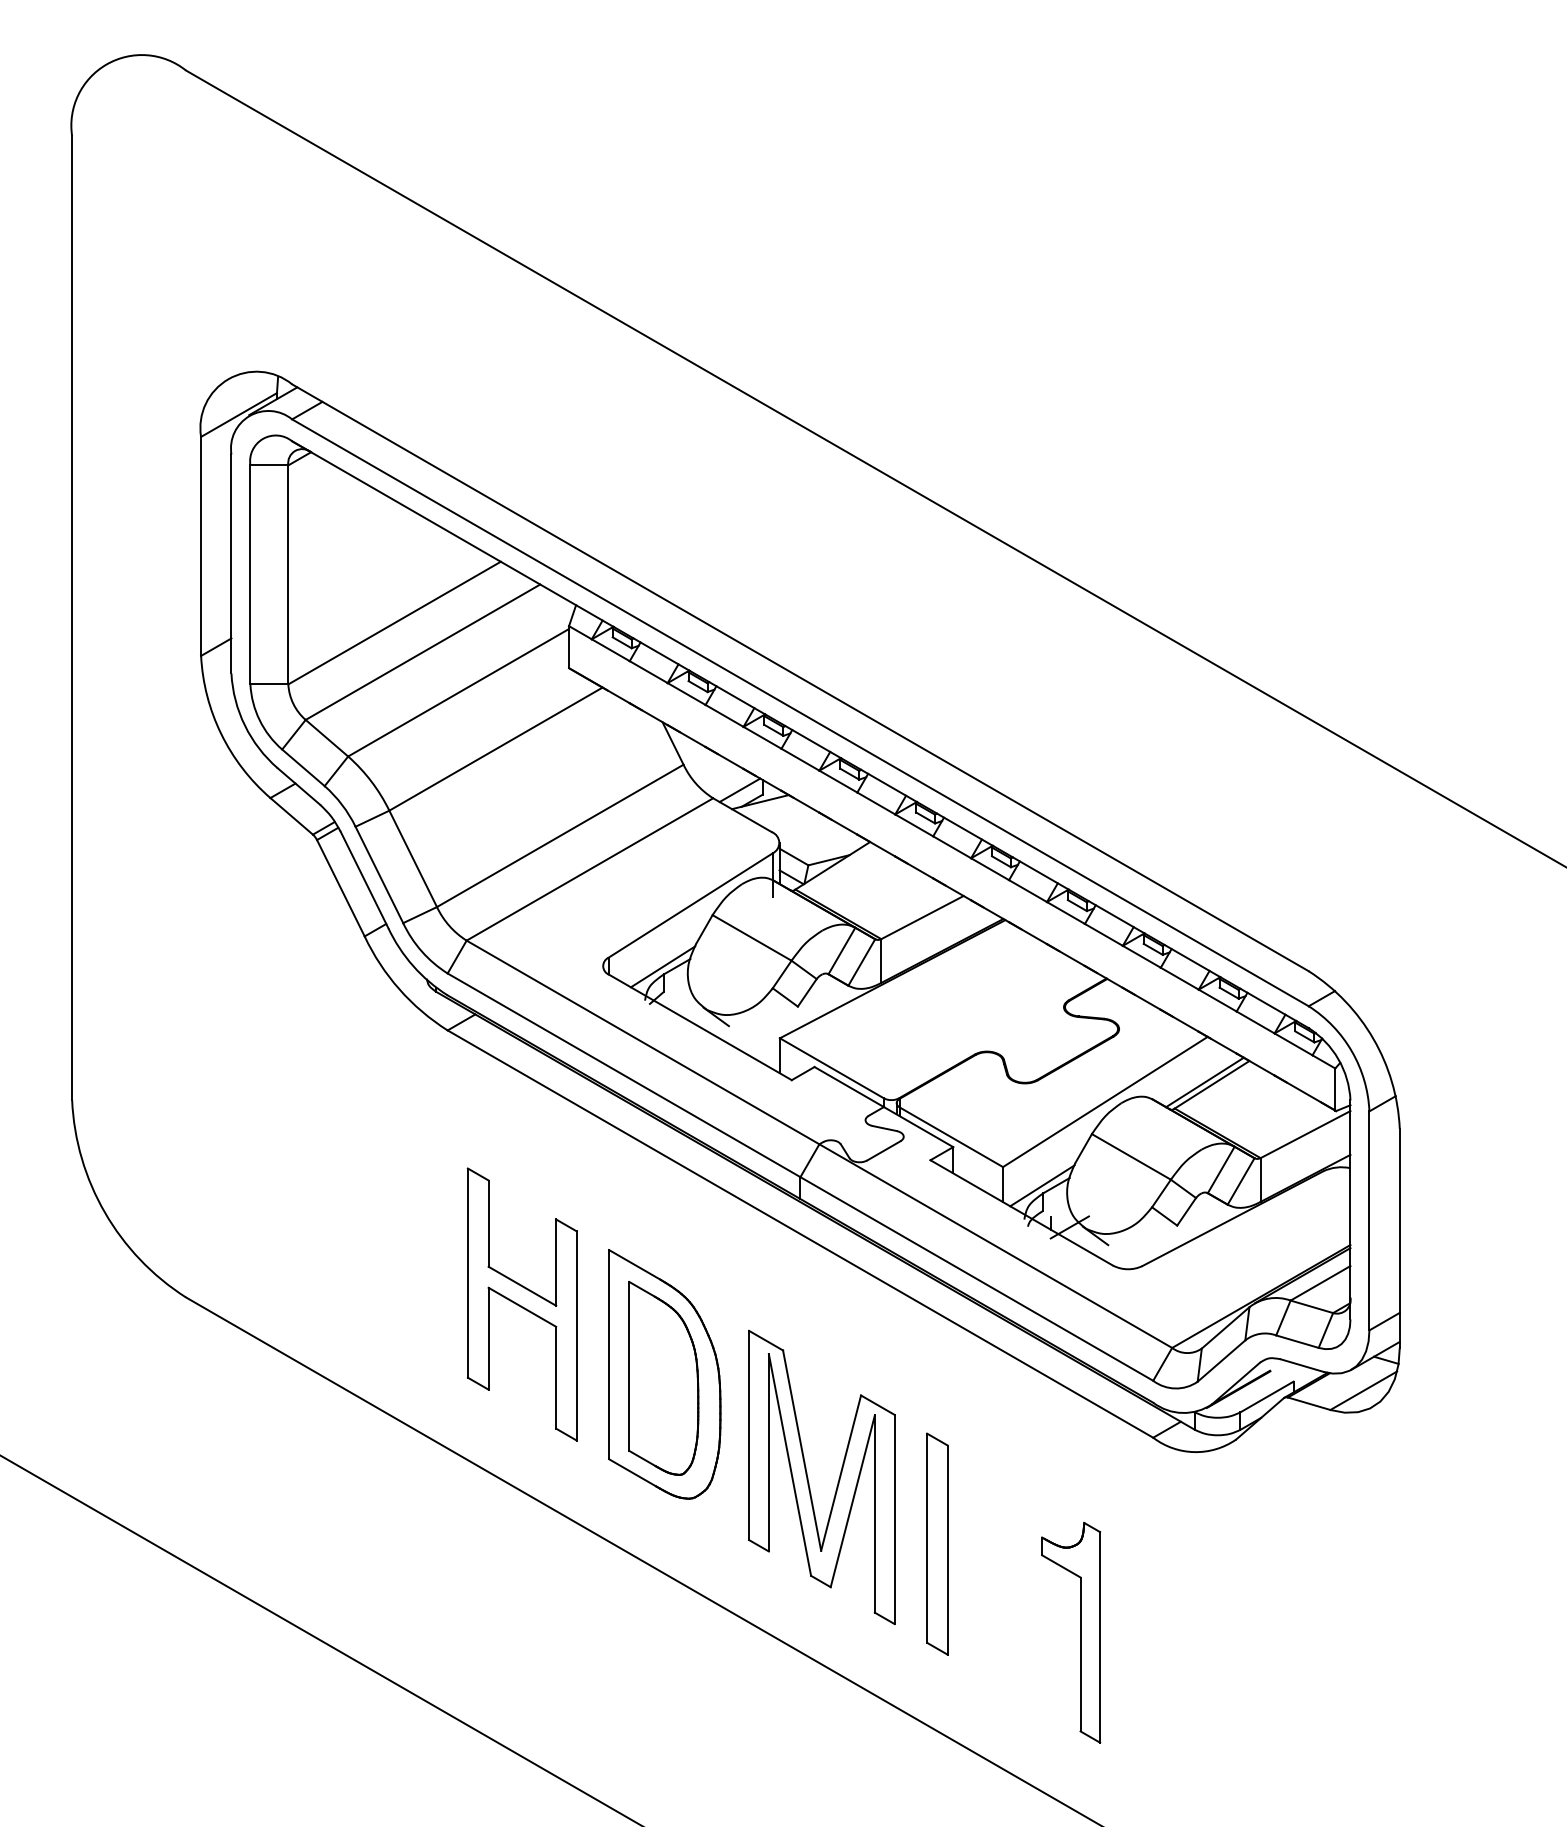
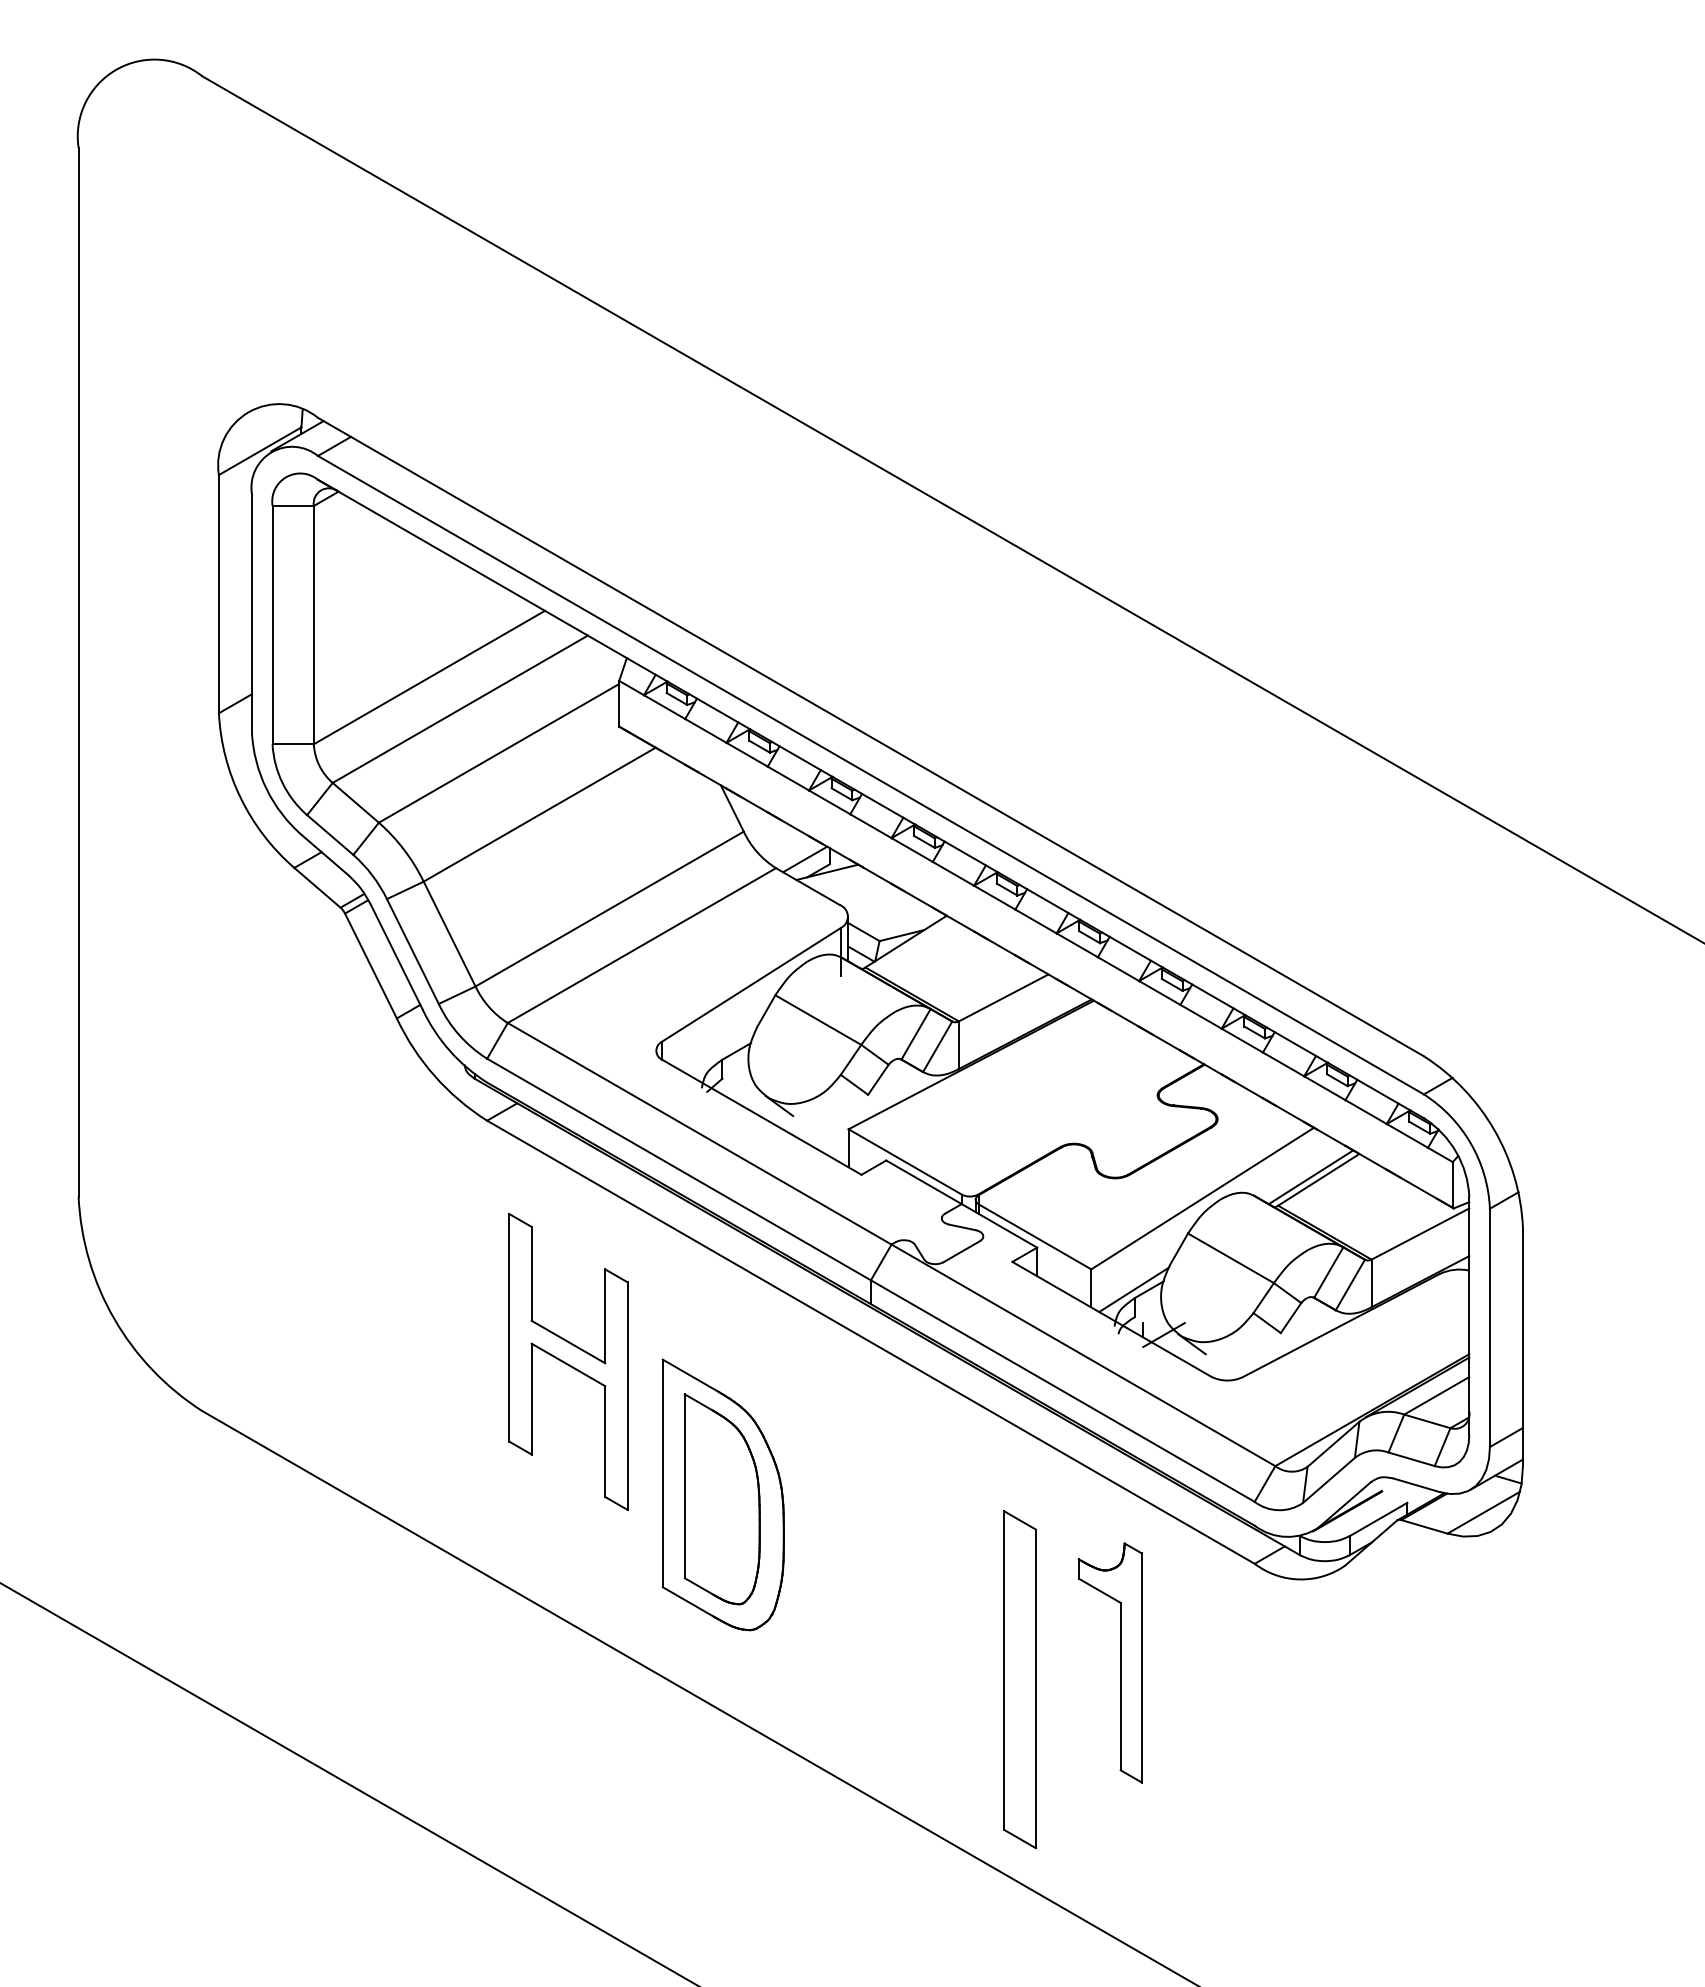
line: (663, 966) -> (721, 1051), removed
part: (522, 1304) -> (568, 1361), moved
part: (809, 1481) -> (880, 1611), removed
part: (937, 1544) -> (1019, 1679), size x1.4
part: (1080, 1632) -> (1120, 1662), moved

